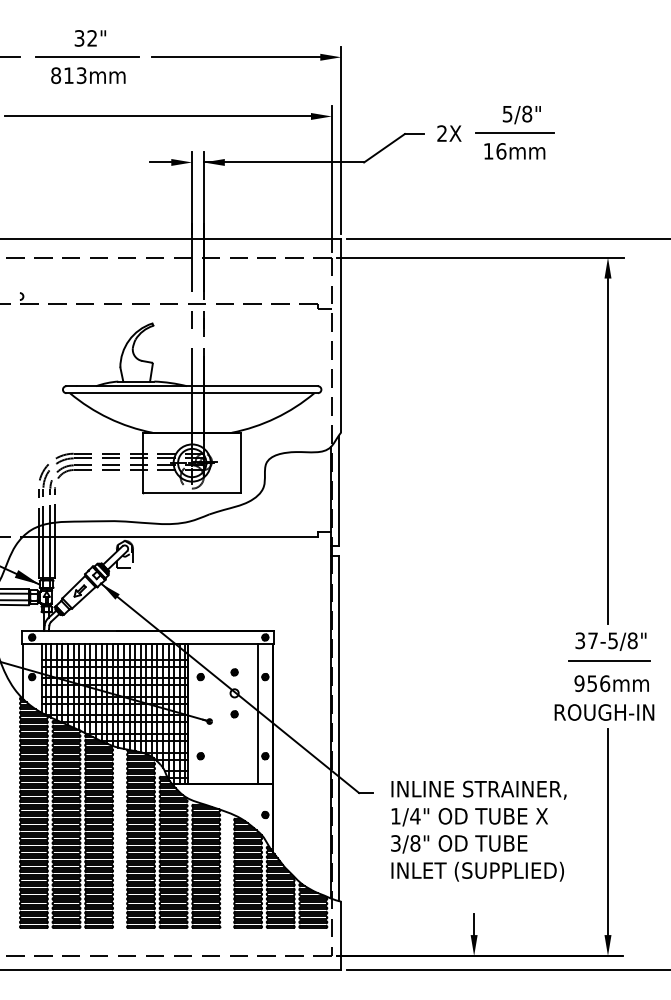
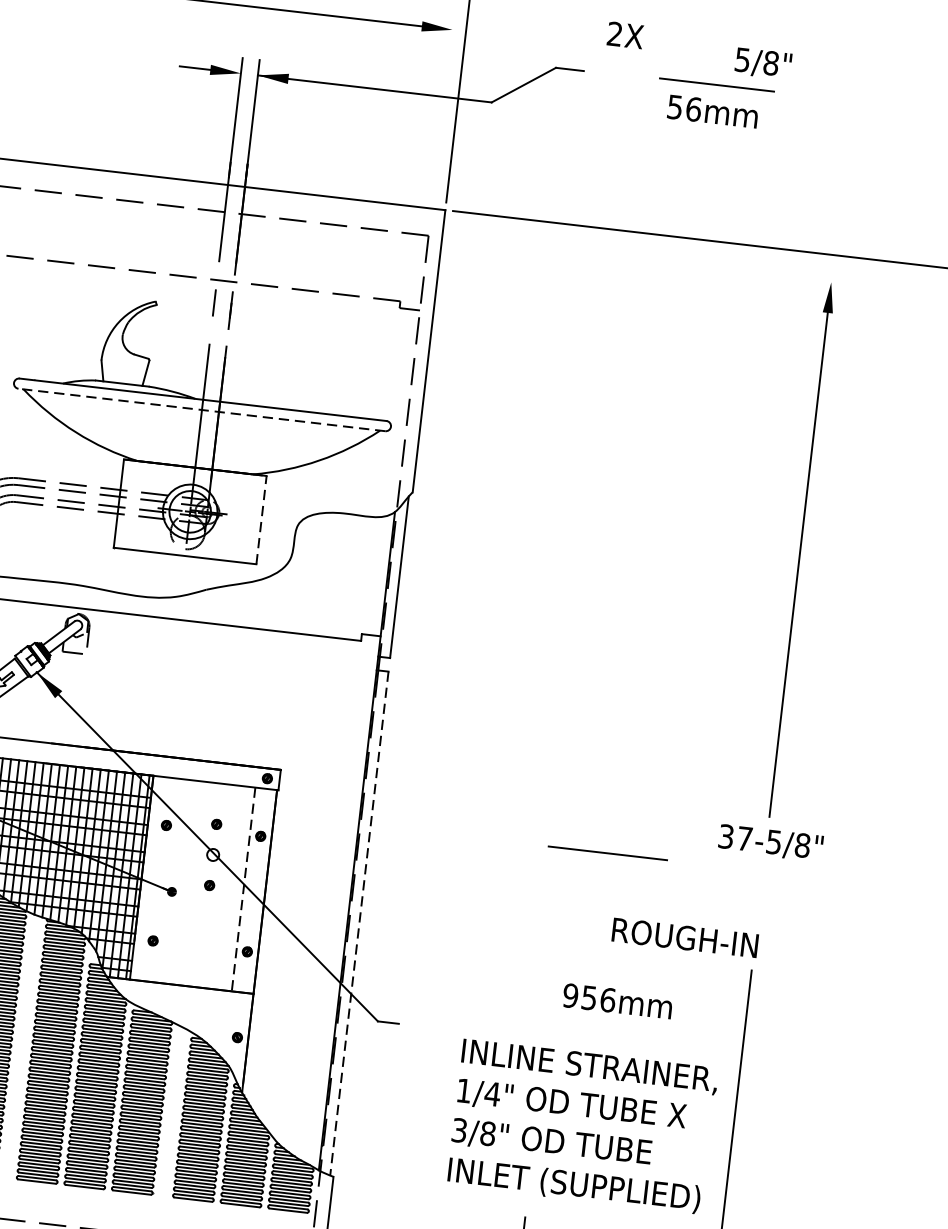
text: (521, 114) -> (762, 62), moved
text: (449, 133) -> (625, 35), moved
text: (488, 151) -> (674, 107), 16mm -> 56mm
line: (331, 178) -> (441, 120), removed
line: (480, 257) -> (645, 260), removed
line: (192, 393) -> (202, 410), solid -> dashed
line: (241, 462) -> (262, 519), solid -> dashed
line: (609, 660) -> (607, 852), moved
text: (611, 683) -> (617, 1000), moved
text: (604, 712) -> (685, 937), moved
line: (257, 714) -> (242, 889), solid -> dashed
line: (338, 728) -> (358, 923), solid -> dashed
text: (478, 830) -> (582, 1125), moved

